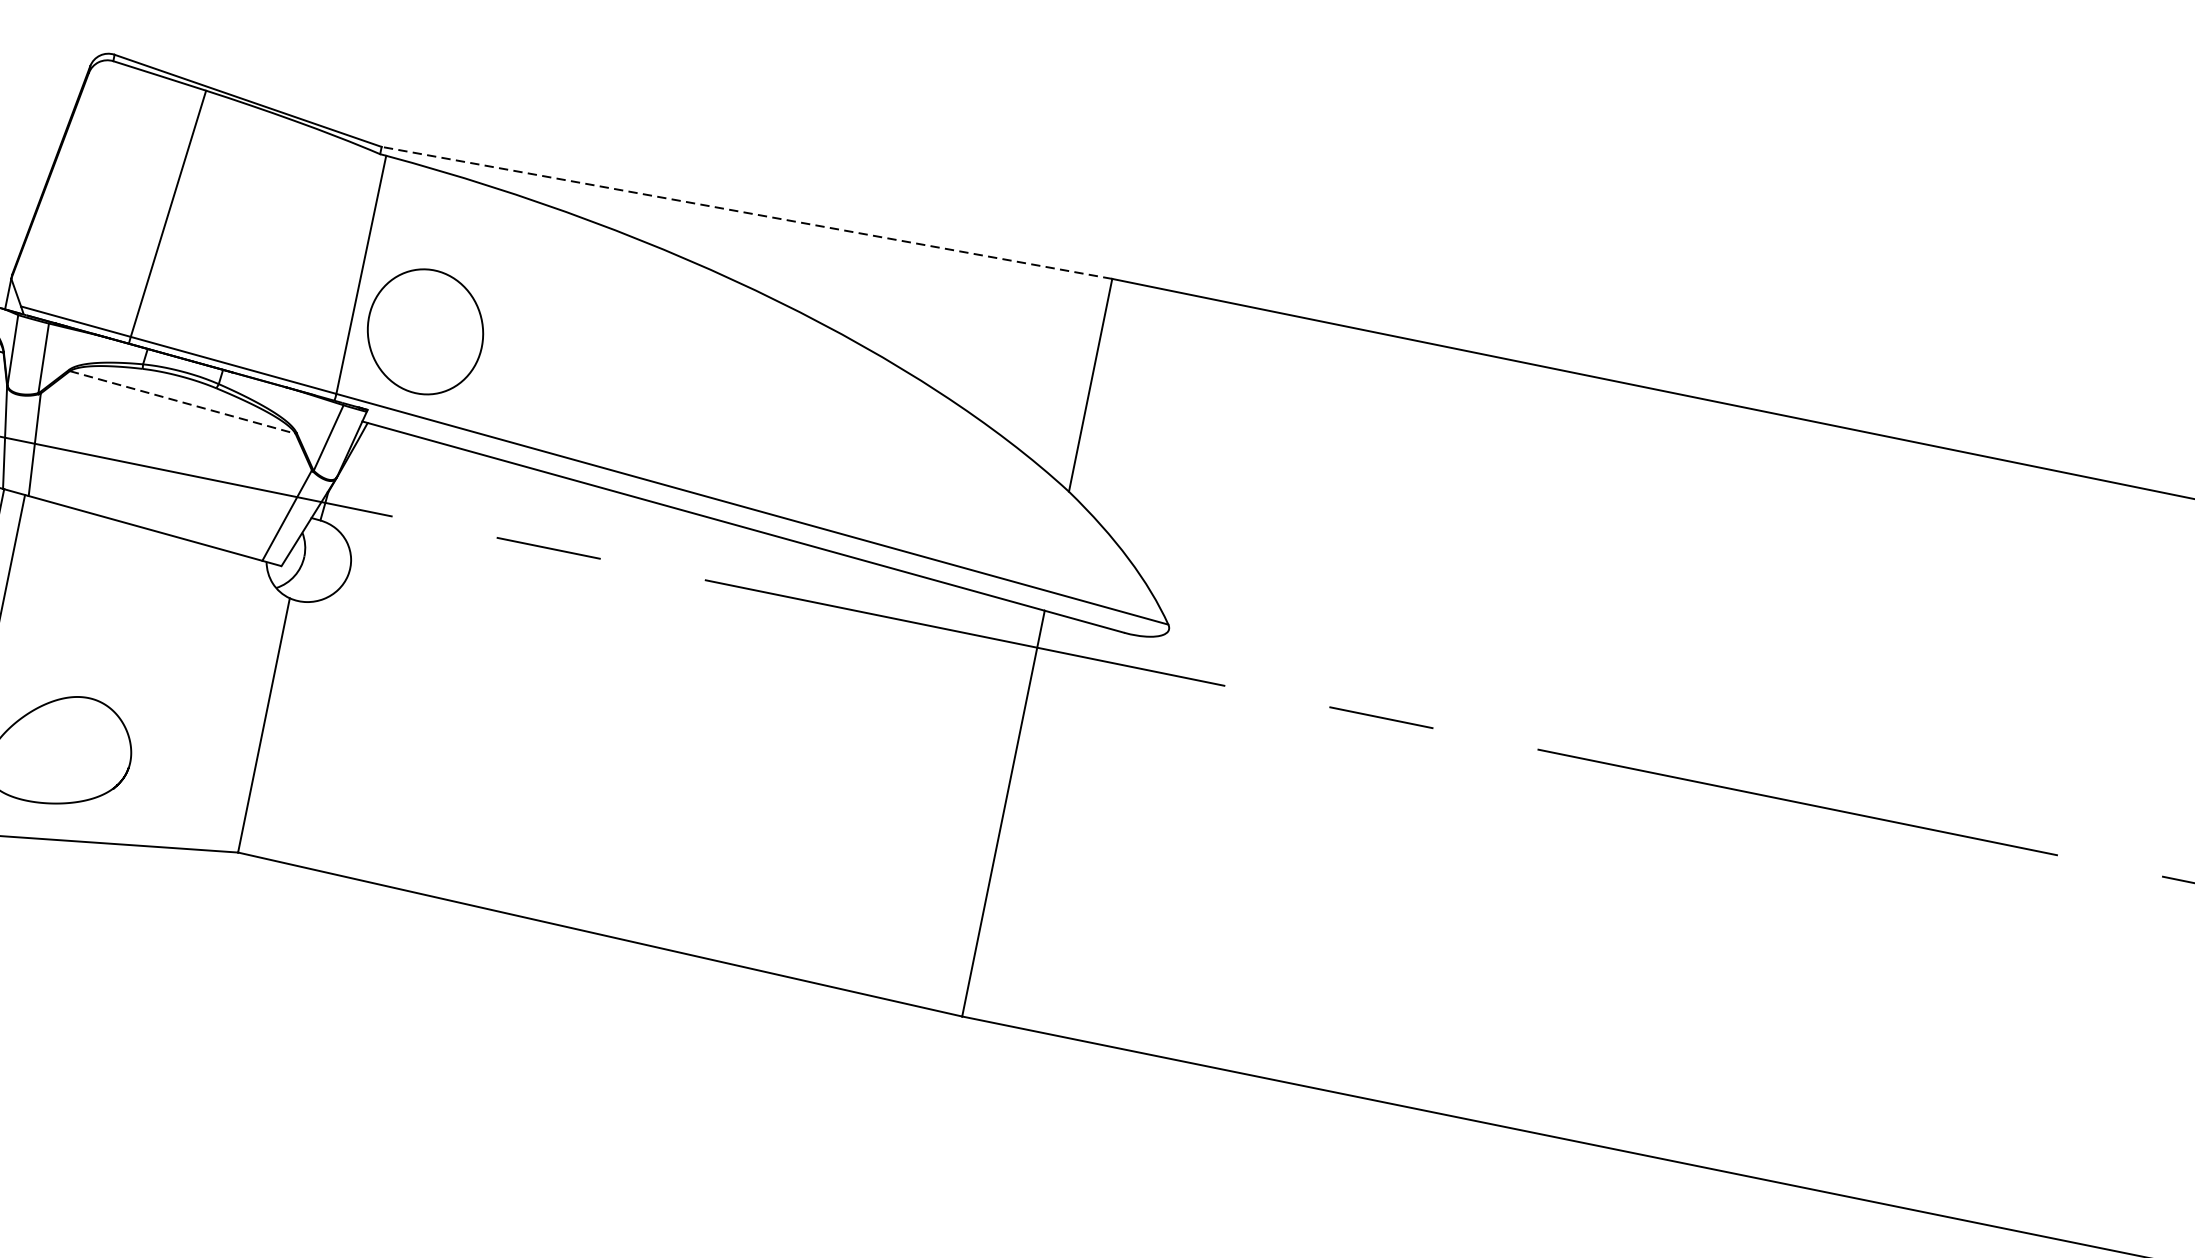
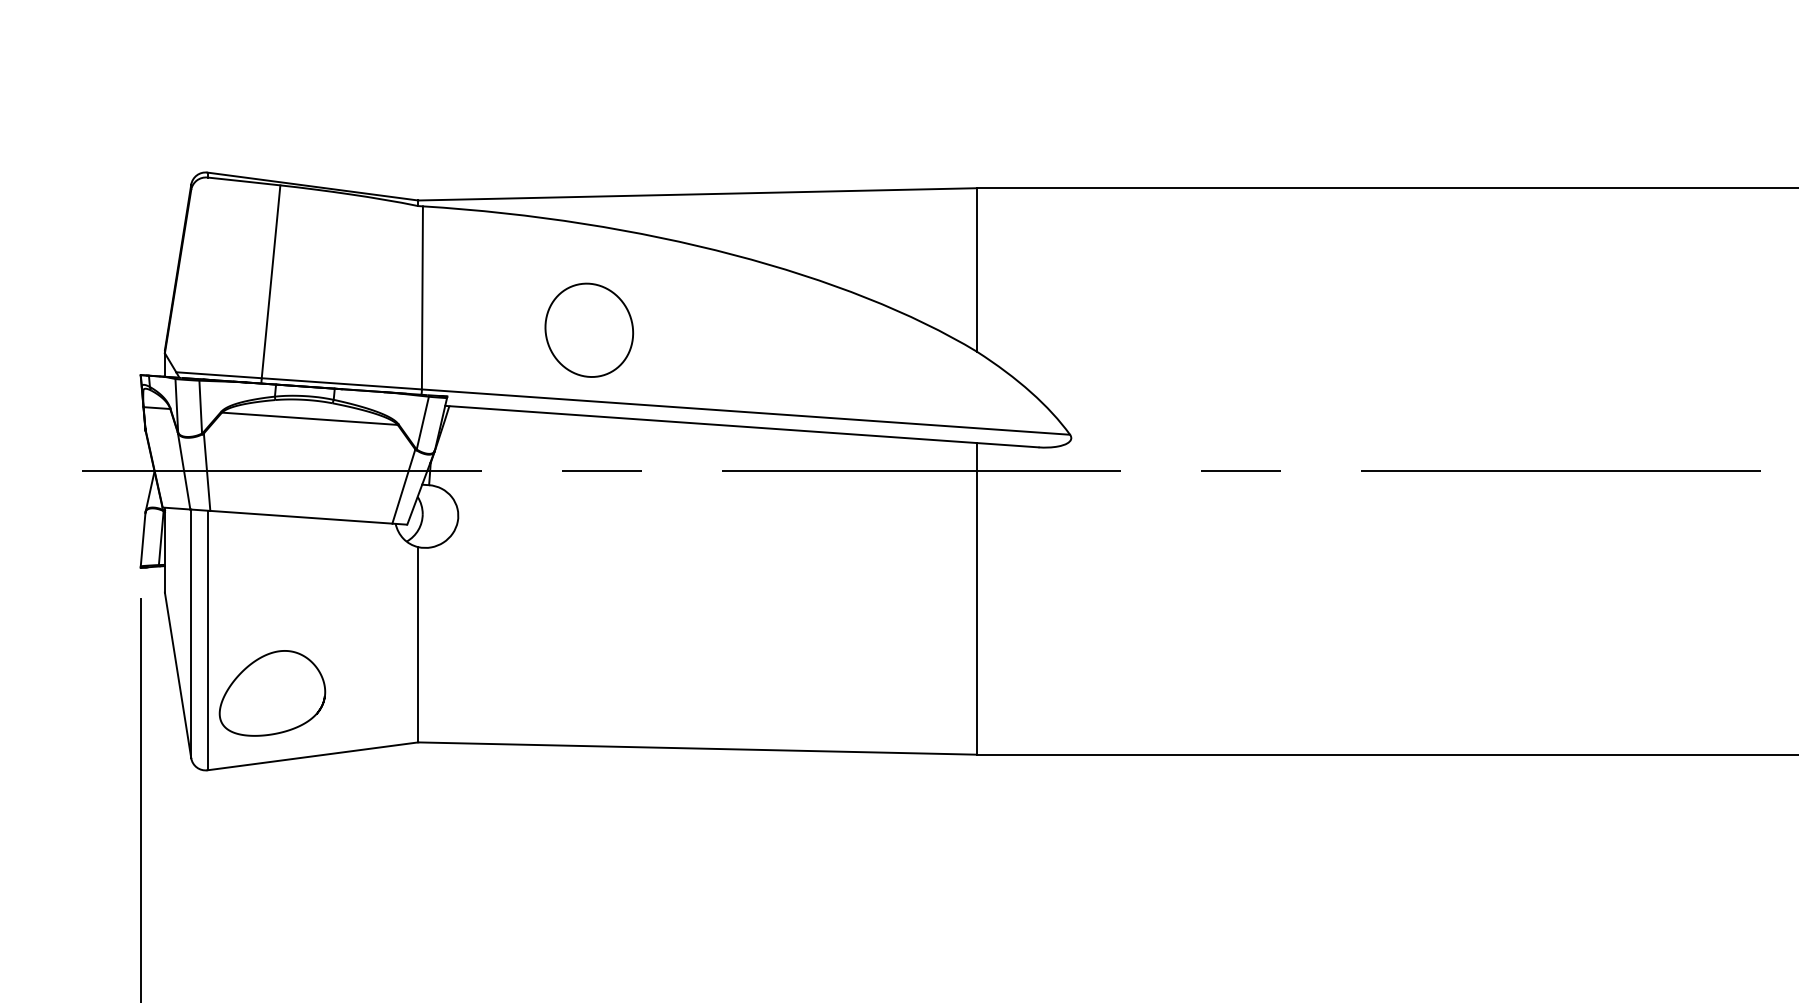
line: (746, 213) -> (697, 194), dashed -> solid
part: (425, 330) -> (589, 329), moved
line: (183, 402) -> (310, 418), dashed -> solid

